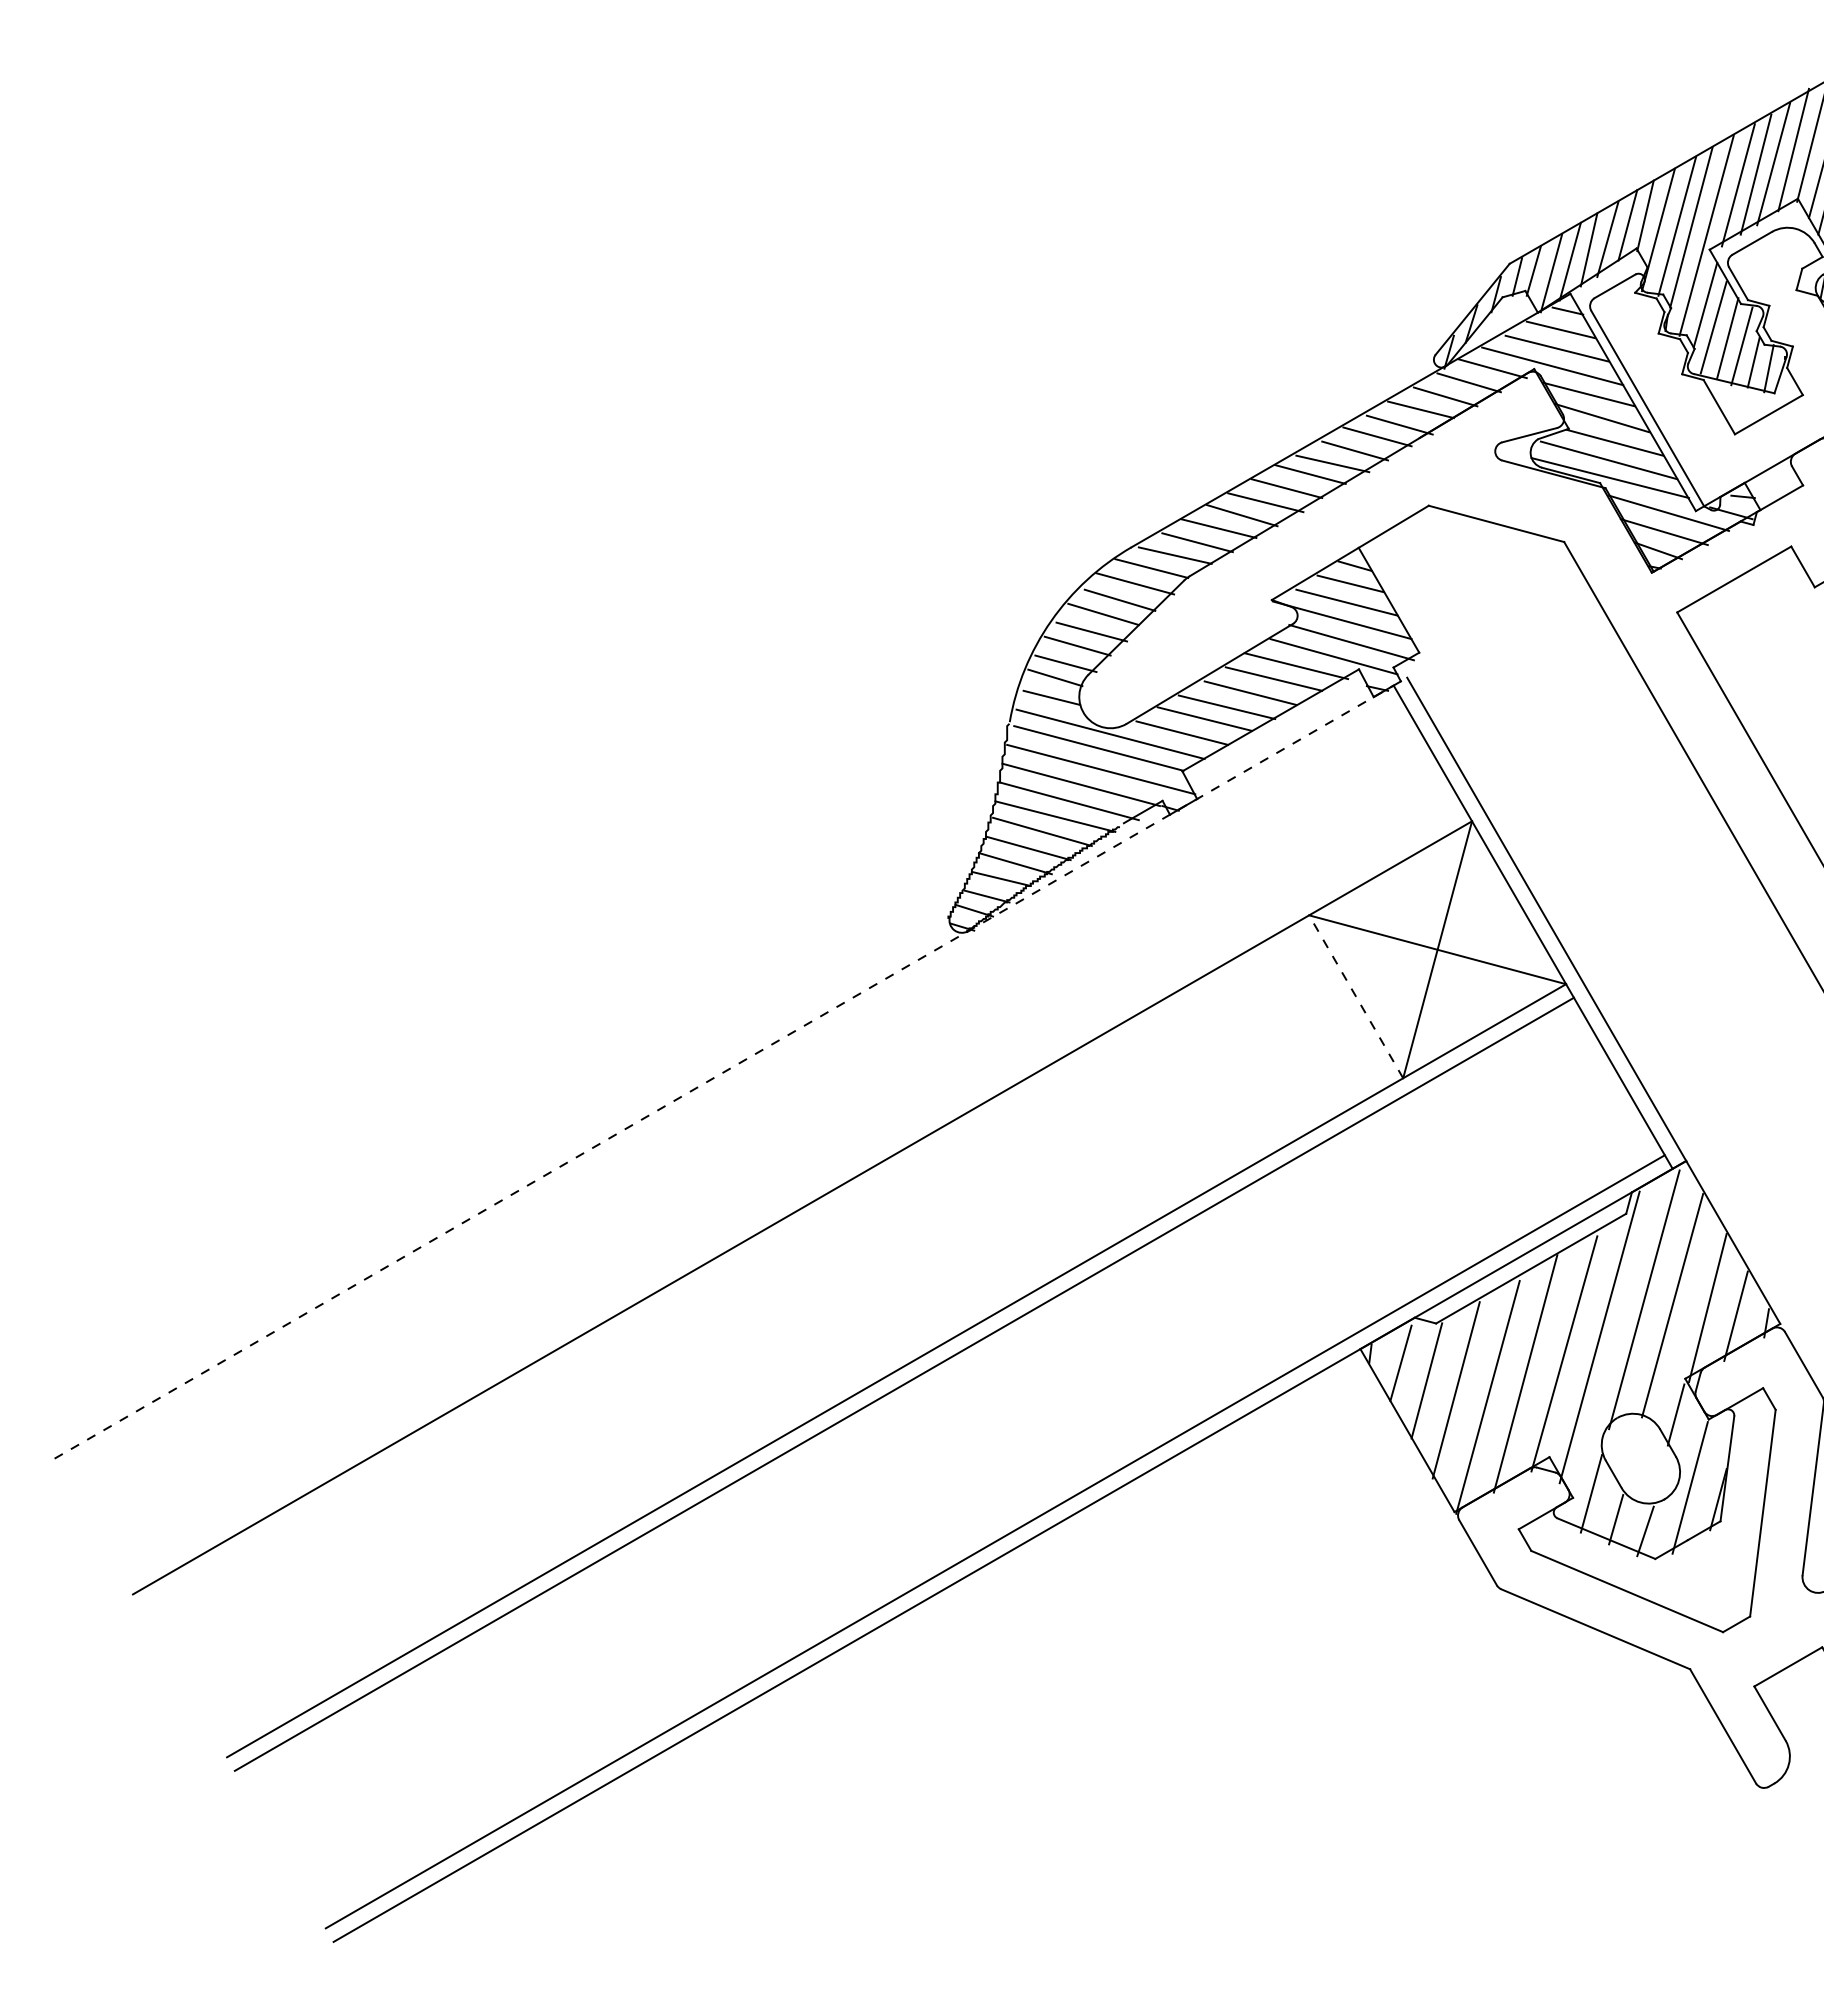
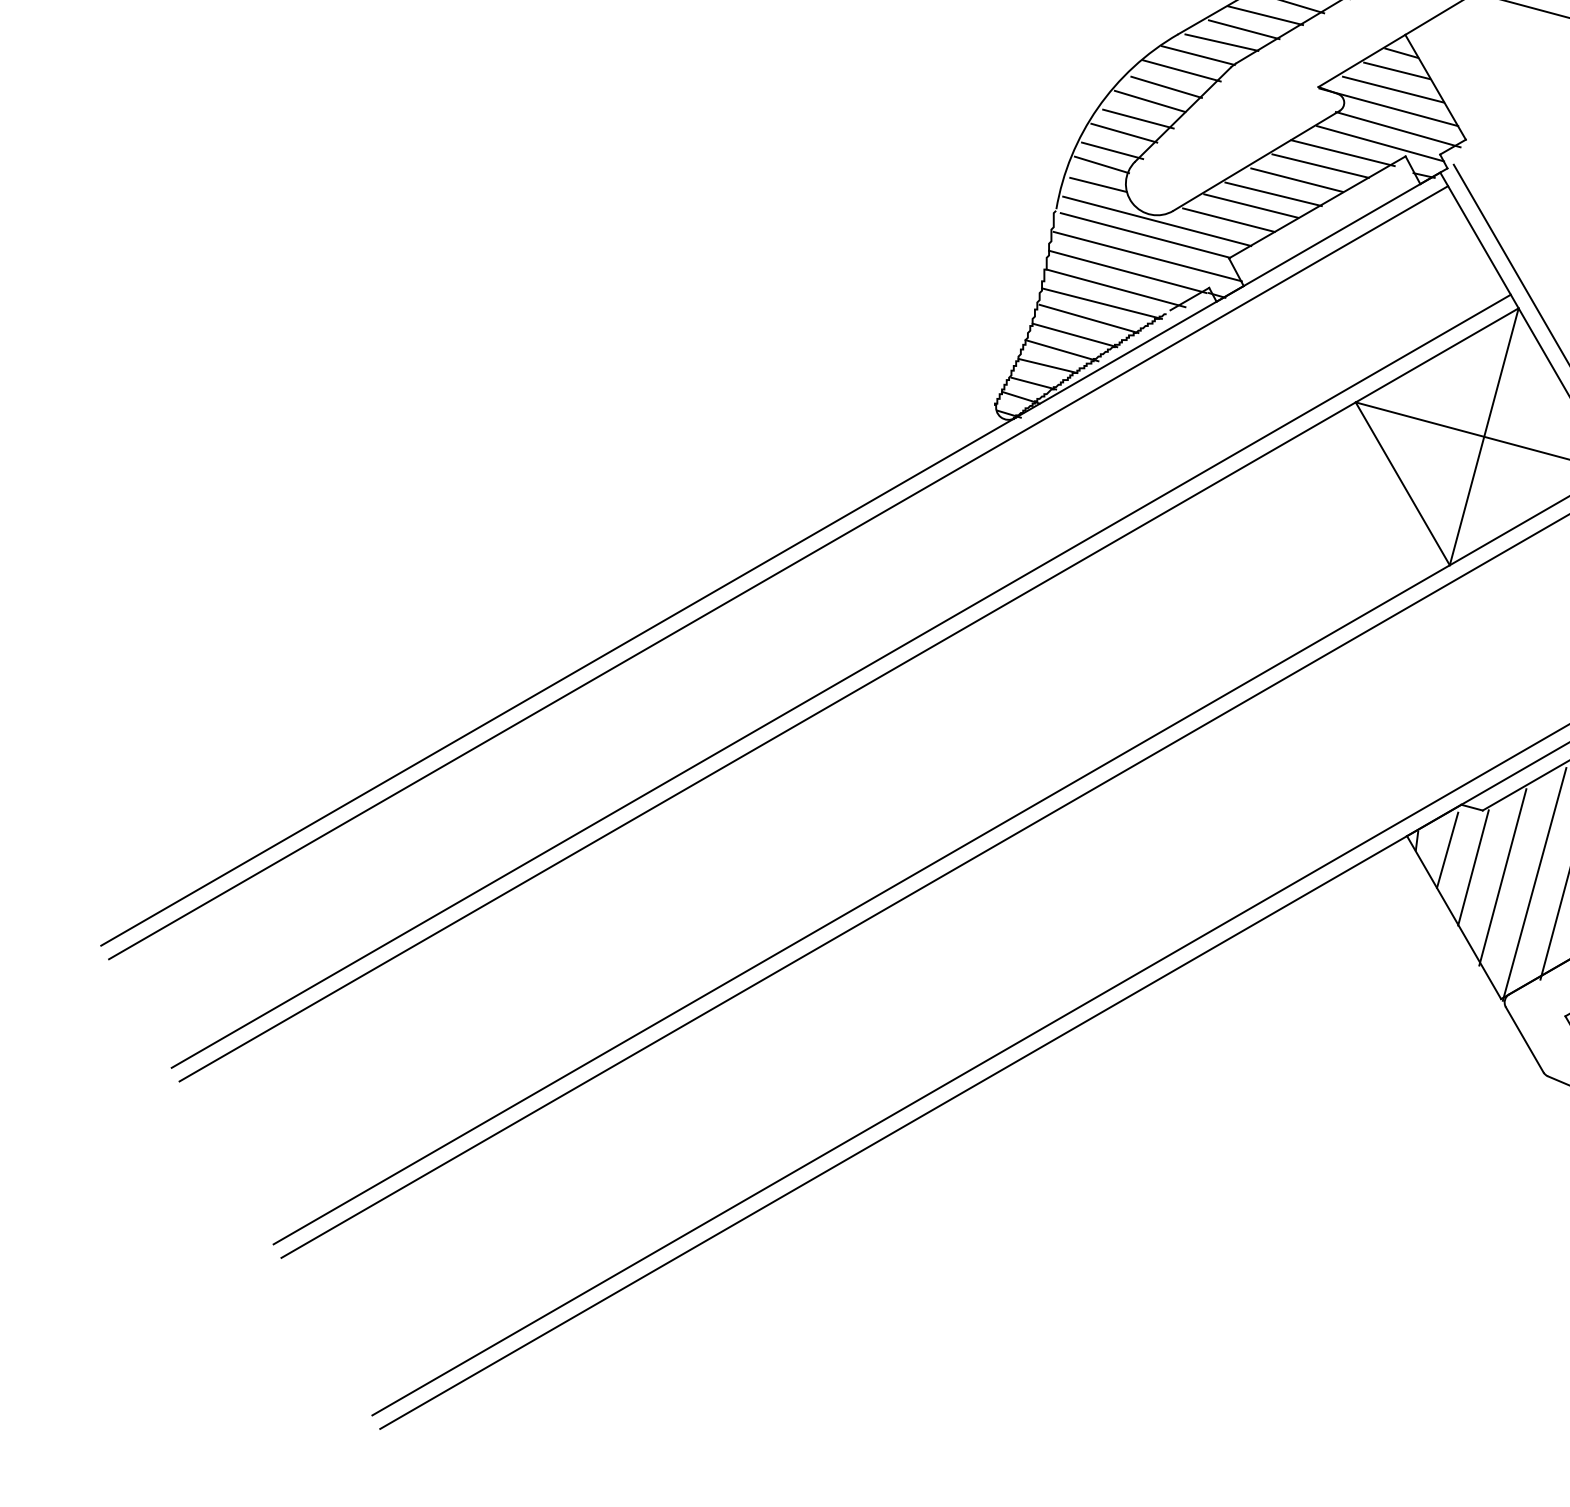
line: (1355, 996) -> (1402, 483), dashed -> solid
line: (724, 1071) -> (771, 558), dashed -> solid
line: (731, 1085) -> (778, 572), added
line: (794, 1193) -> (841, 680), added

